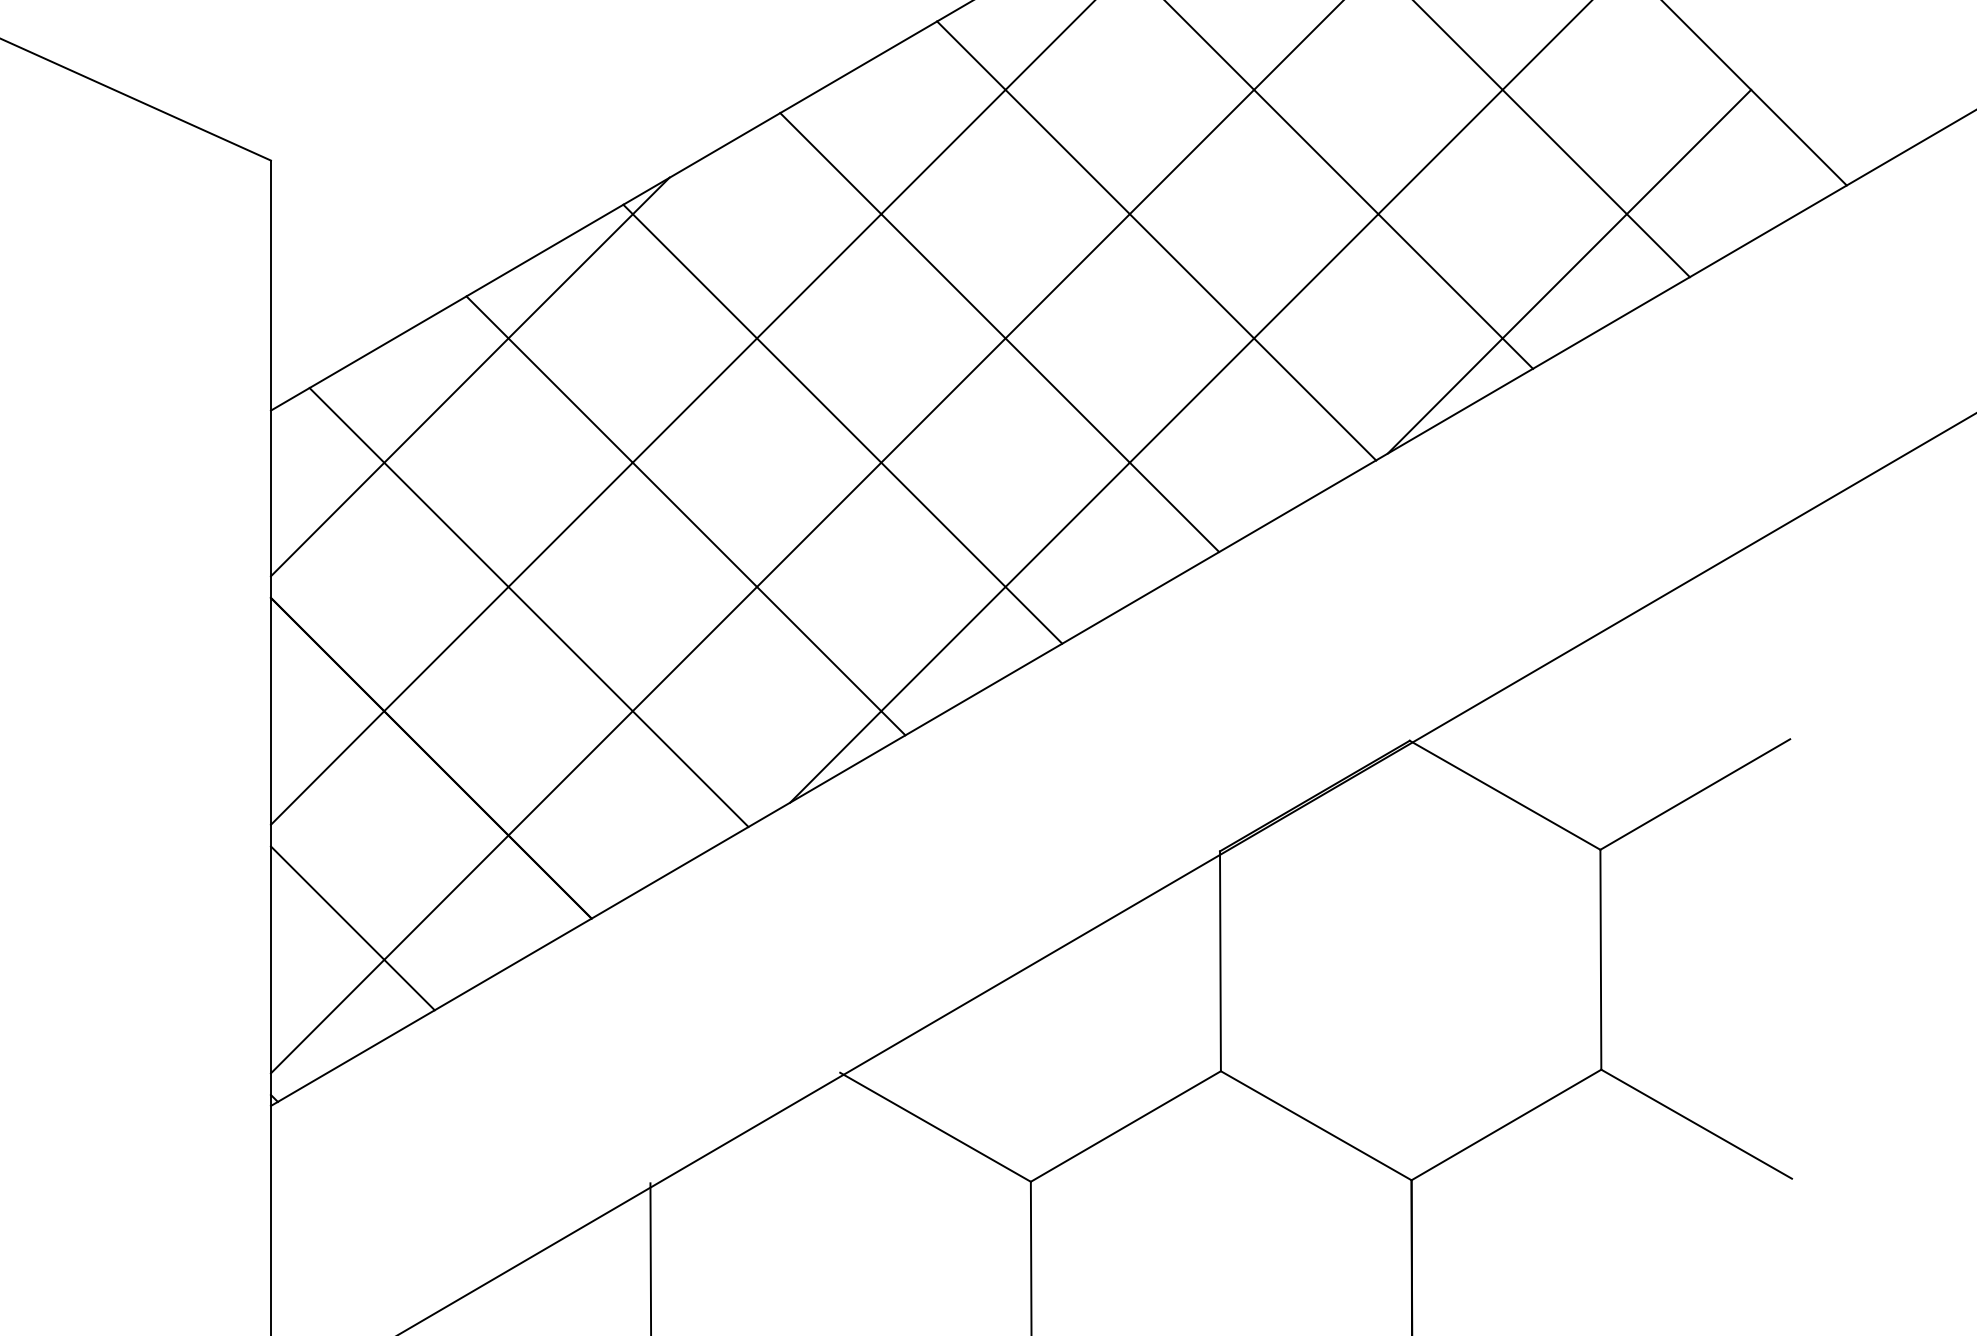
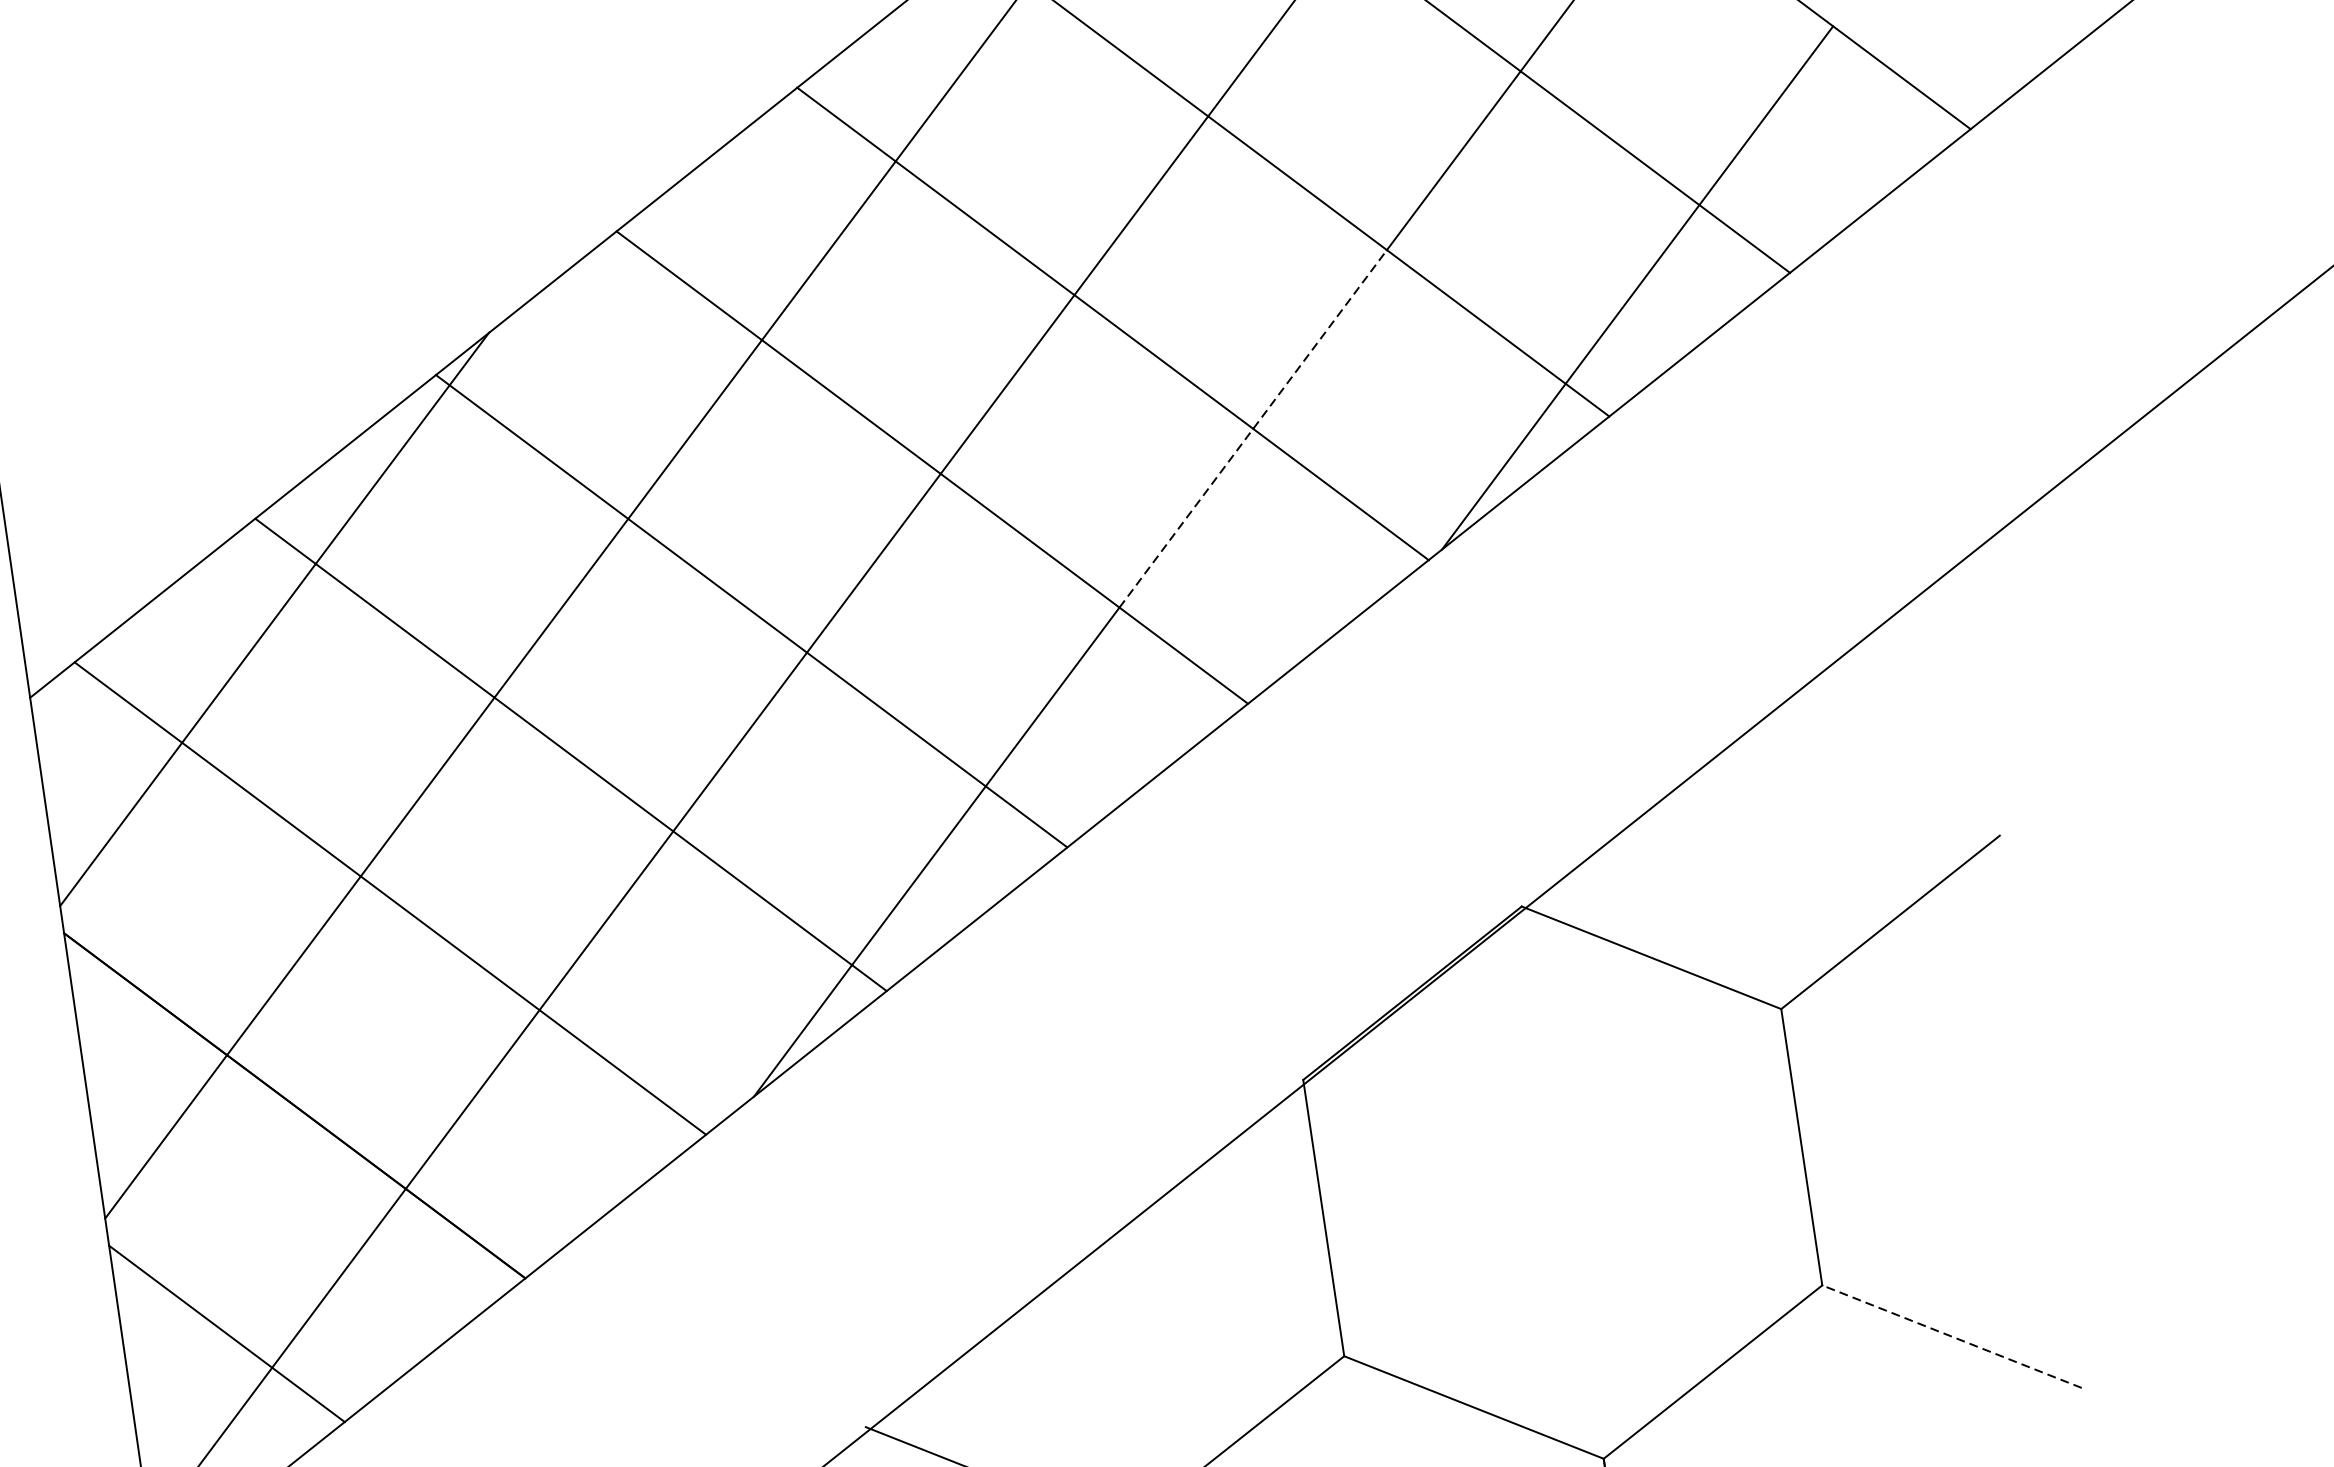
line: (1254, 338) -> (1253, 428), solid -> dashed
line: (1696, 1124) -> (1951, 1337), solid -> dashed

